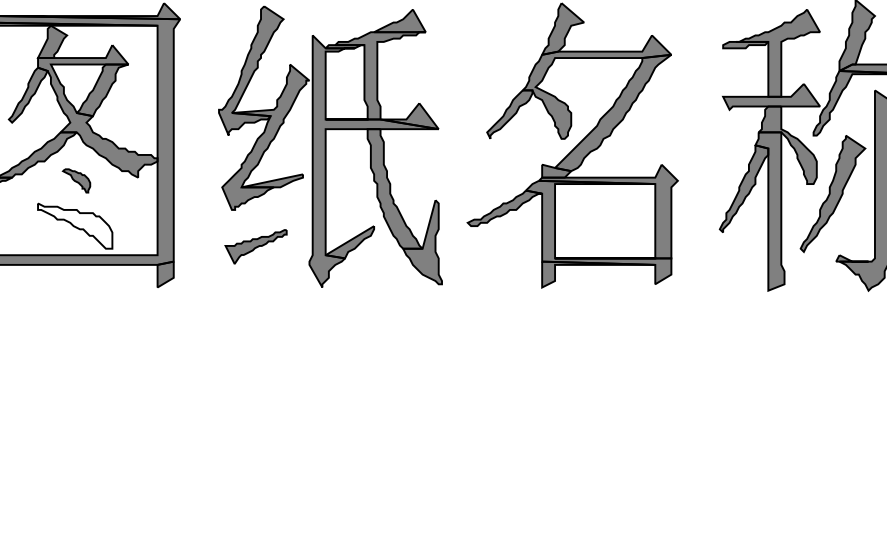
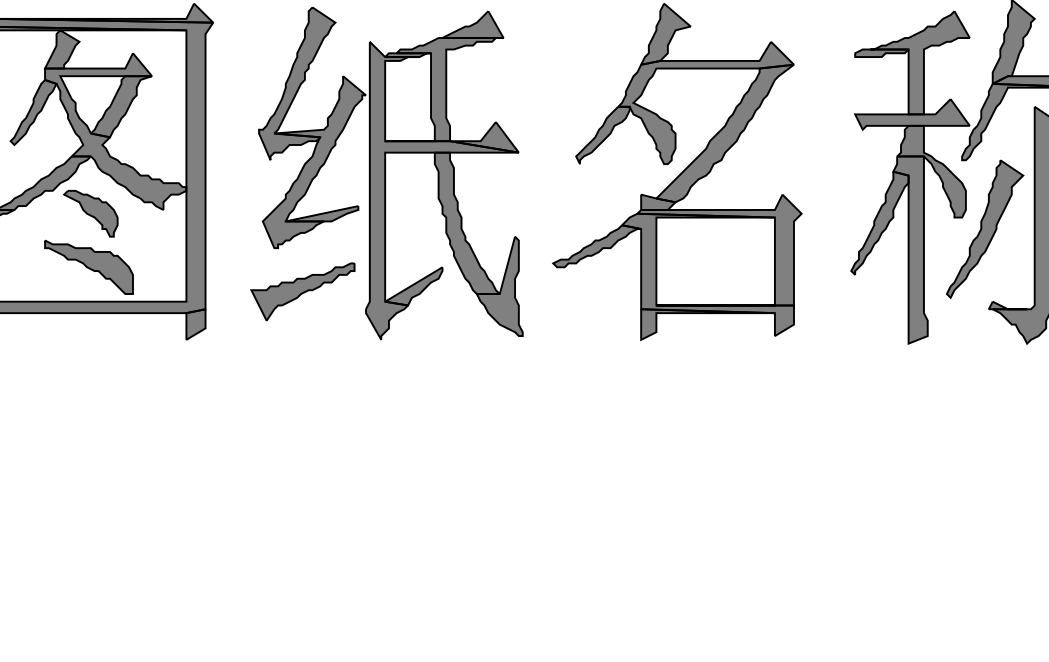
part: (76, 180) -> (90, 213), size x1.67
fill: (74, 226) -> (88, 267), added
part: (255, 246) -> (302, 291), size x1.43

